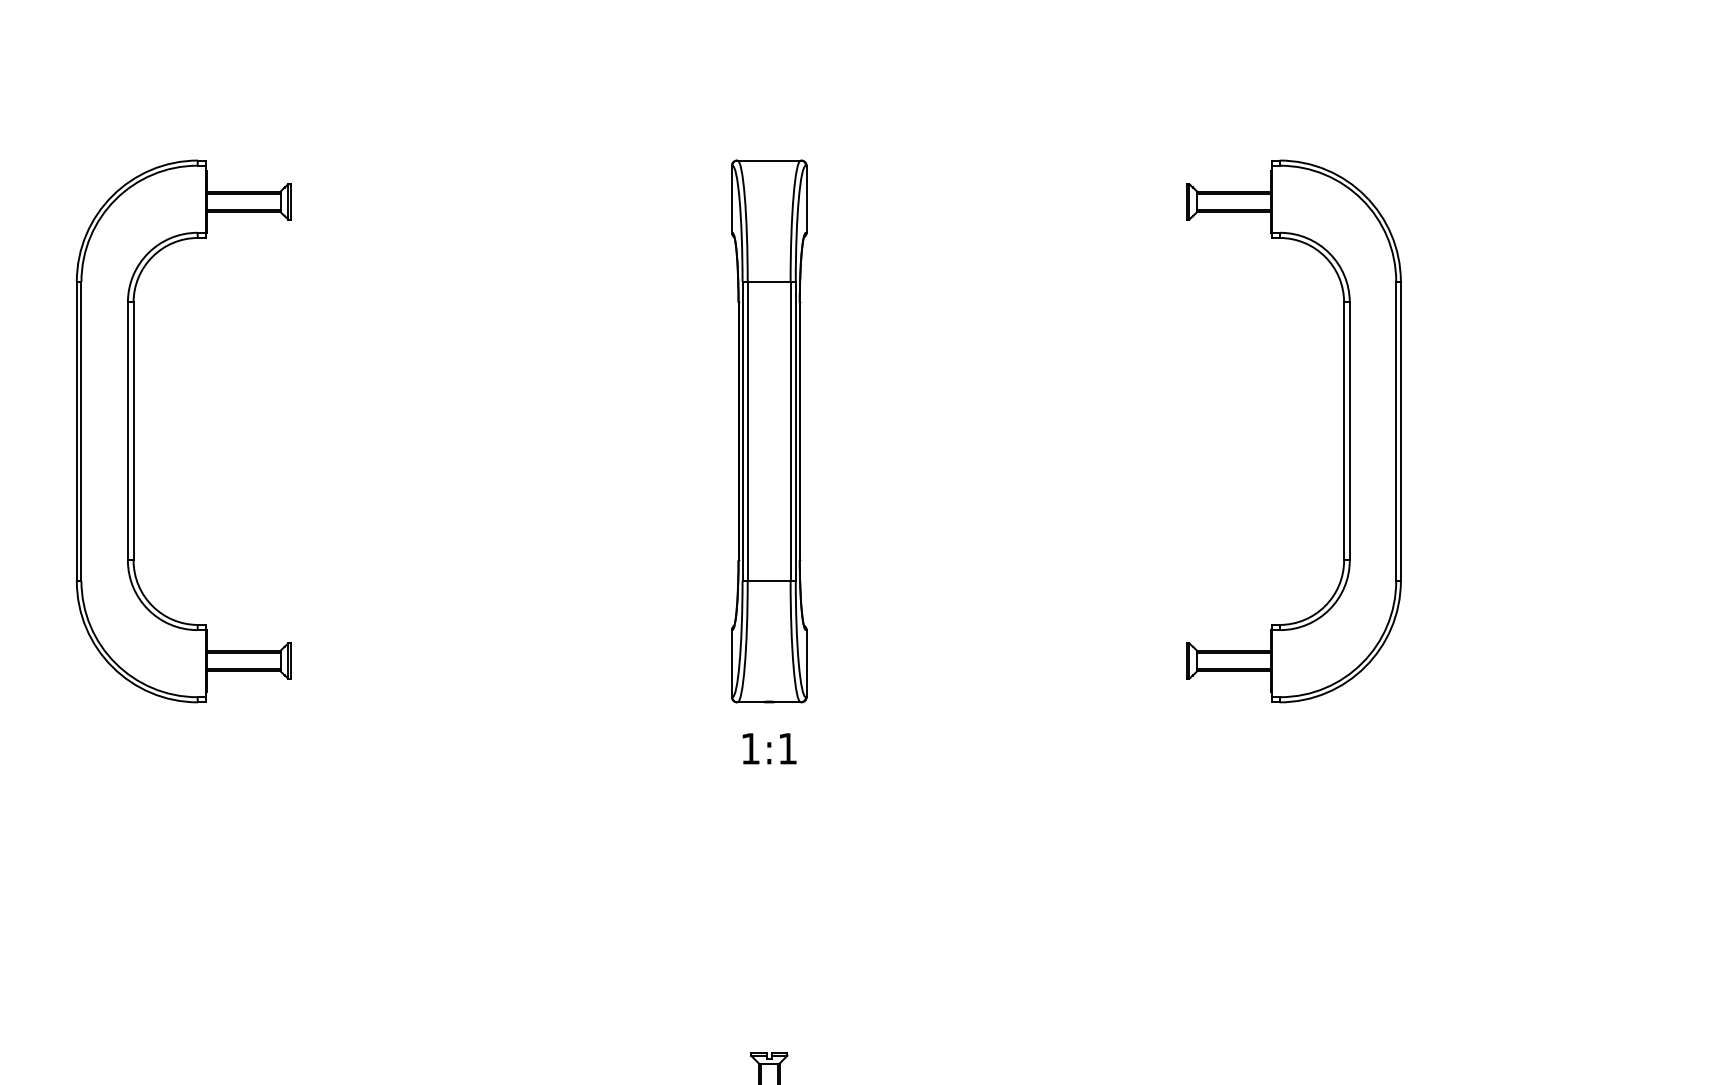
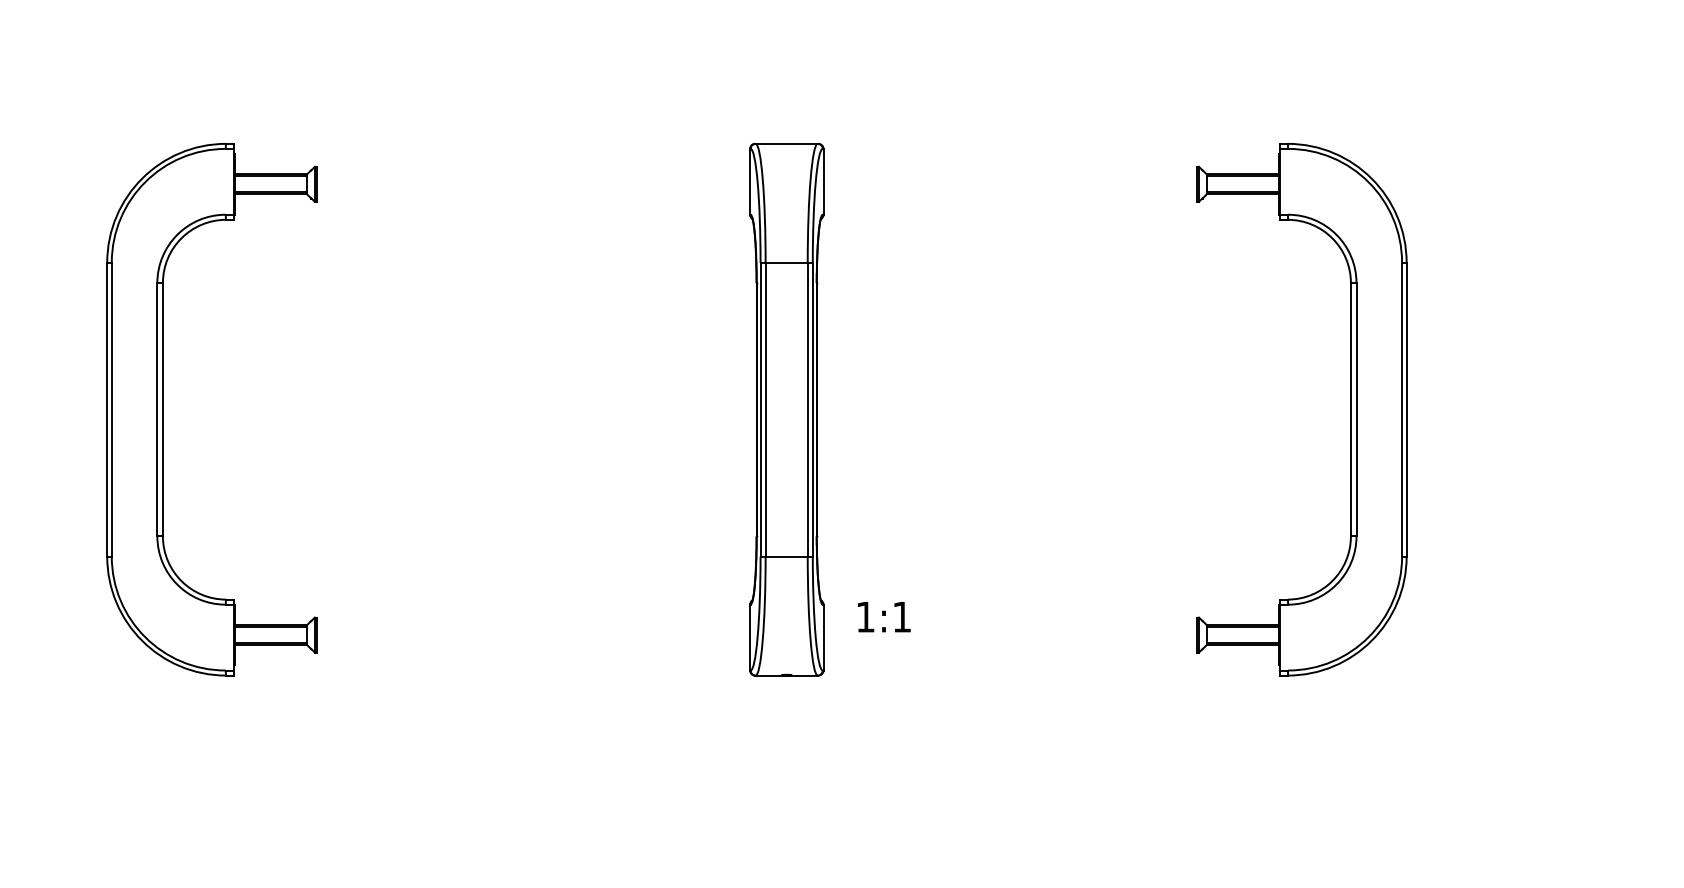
text: (769, 748) -> (884, 616), moved

